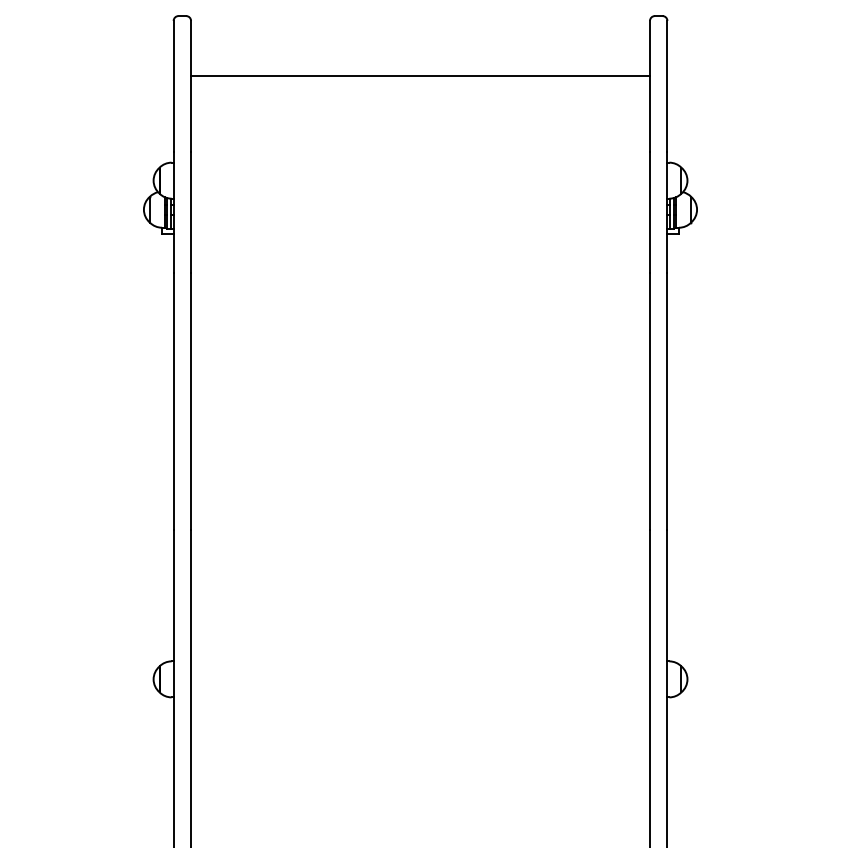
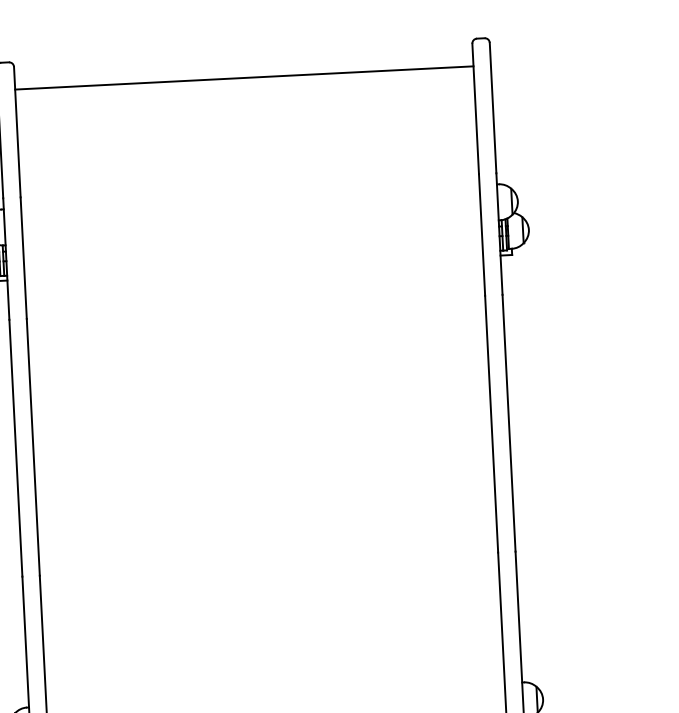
line: (420, 75) -> (244, 77), moved

